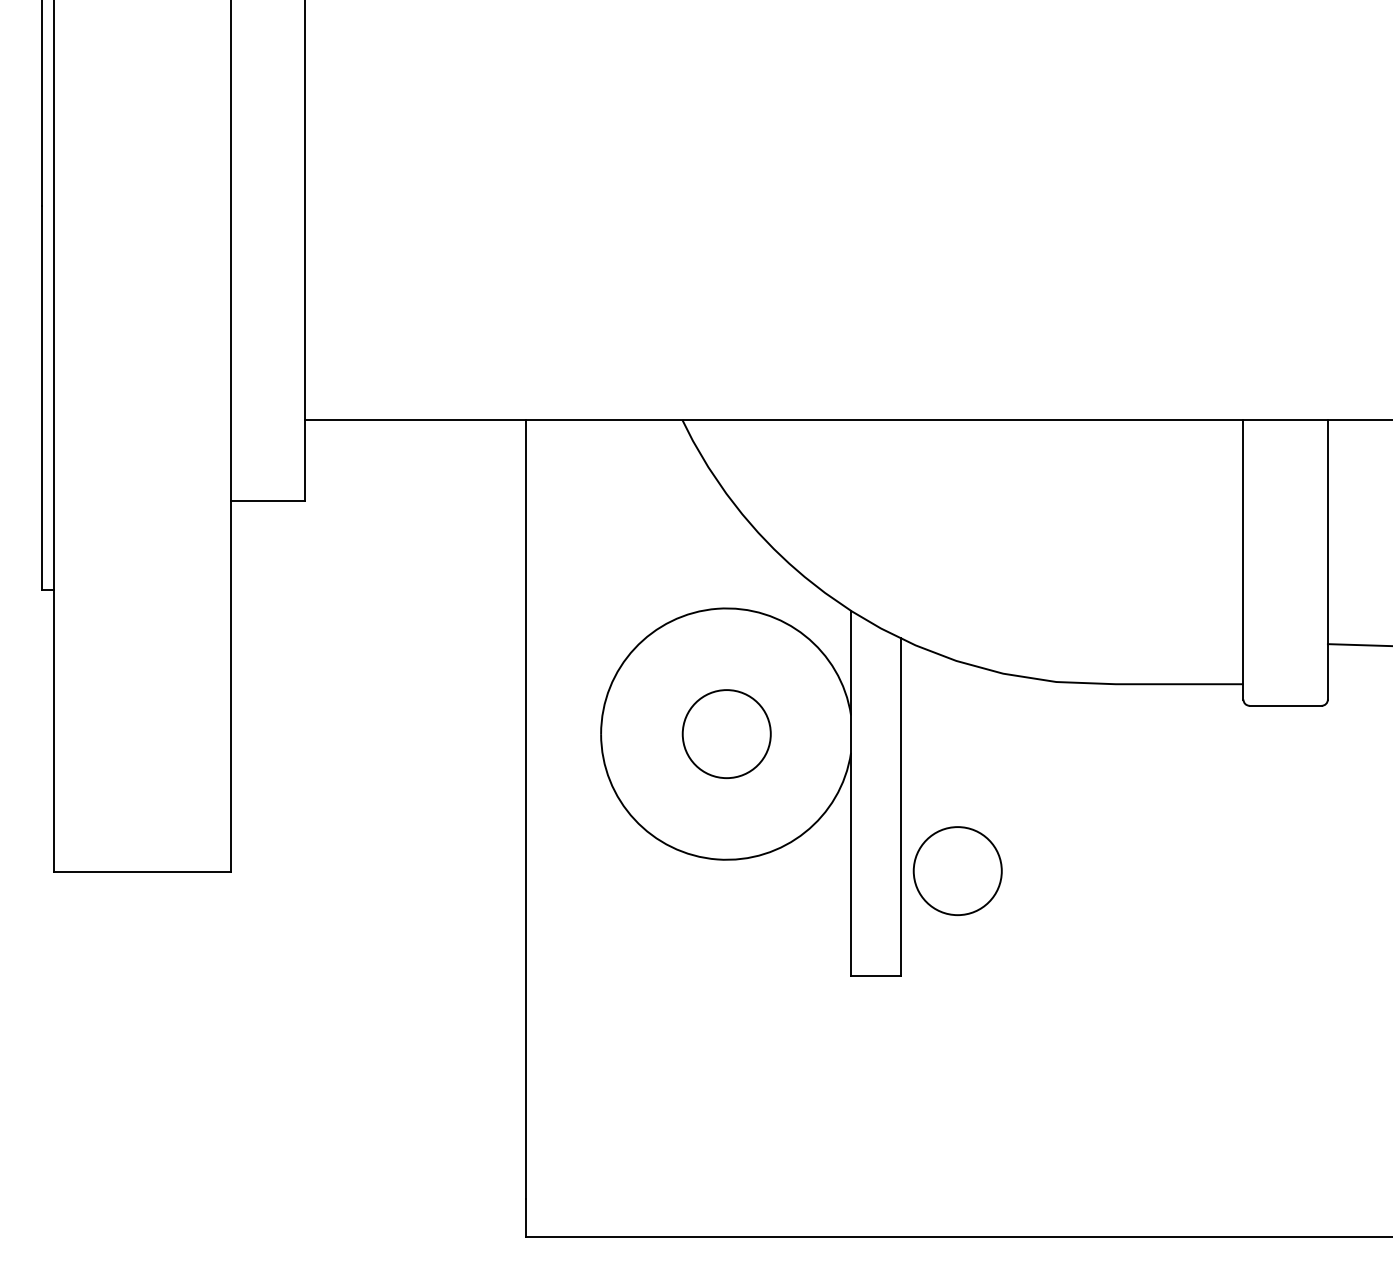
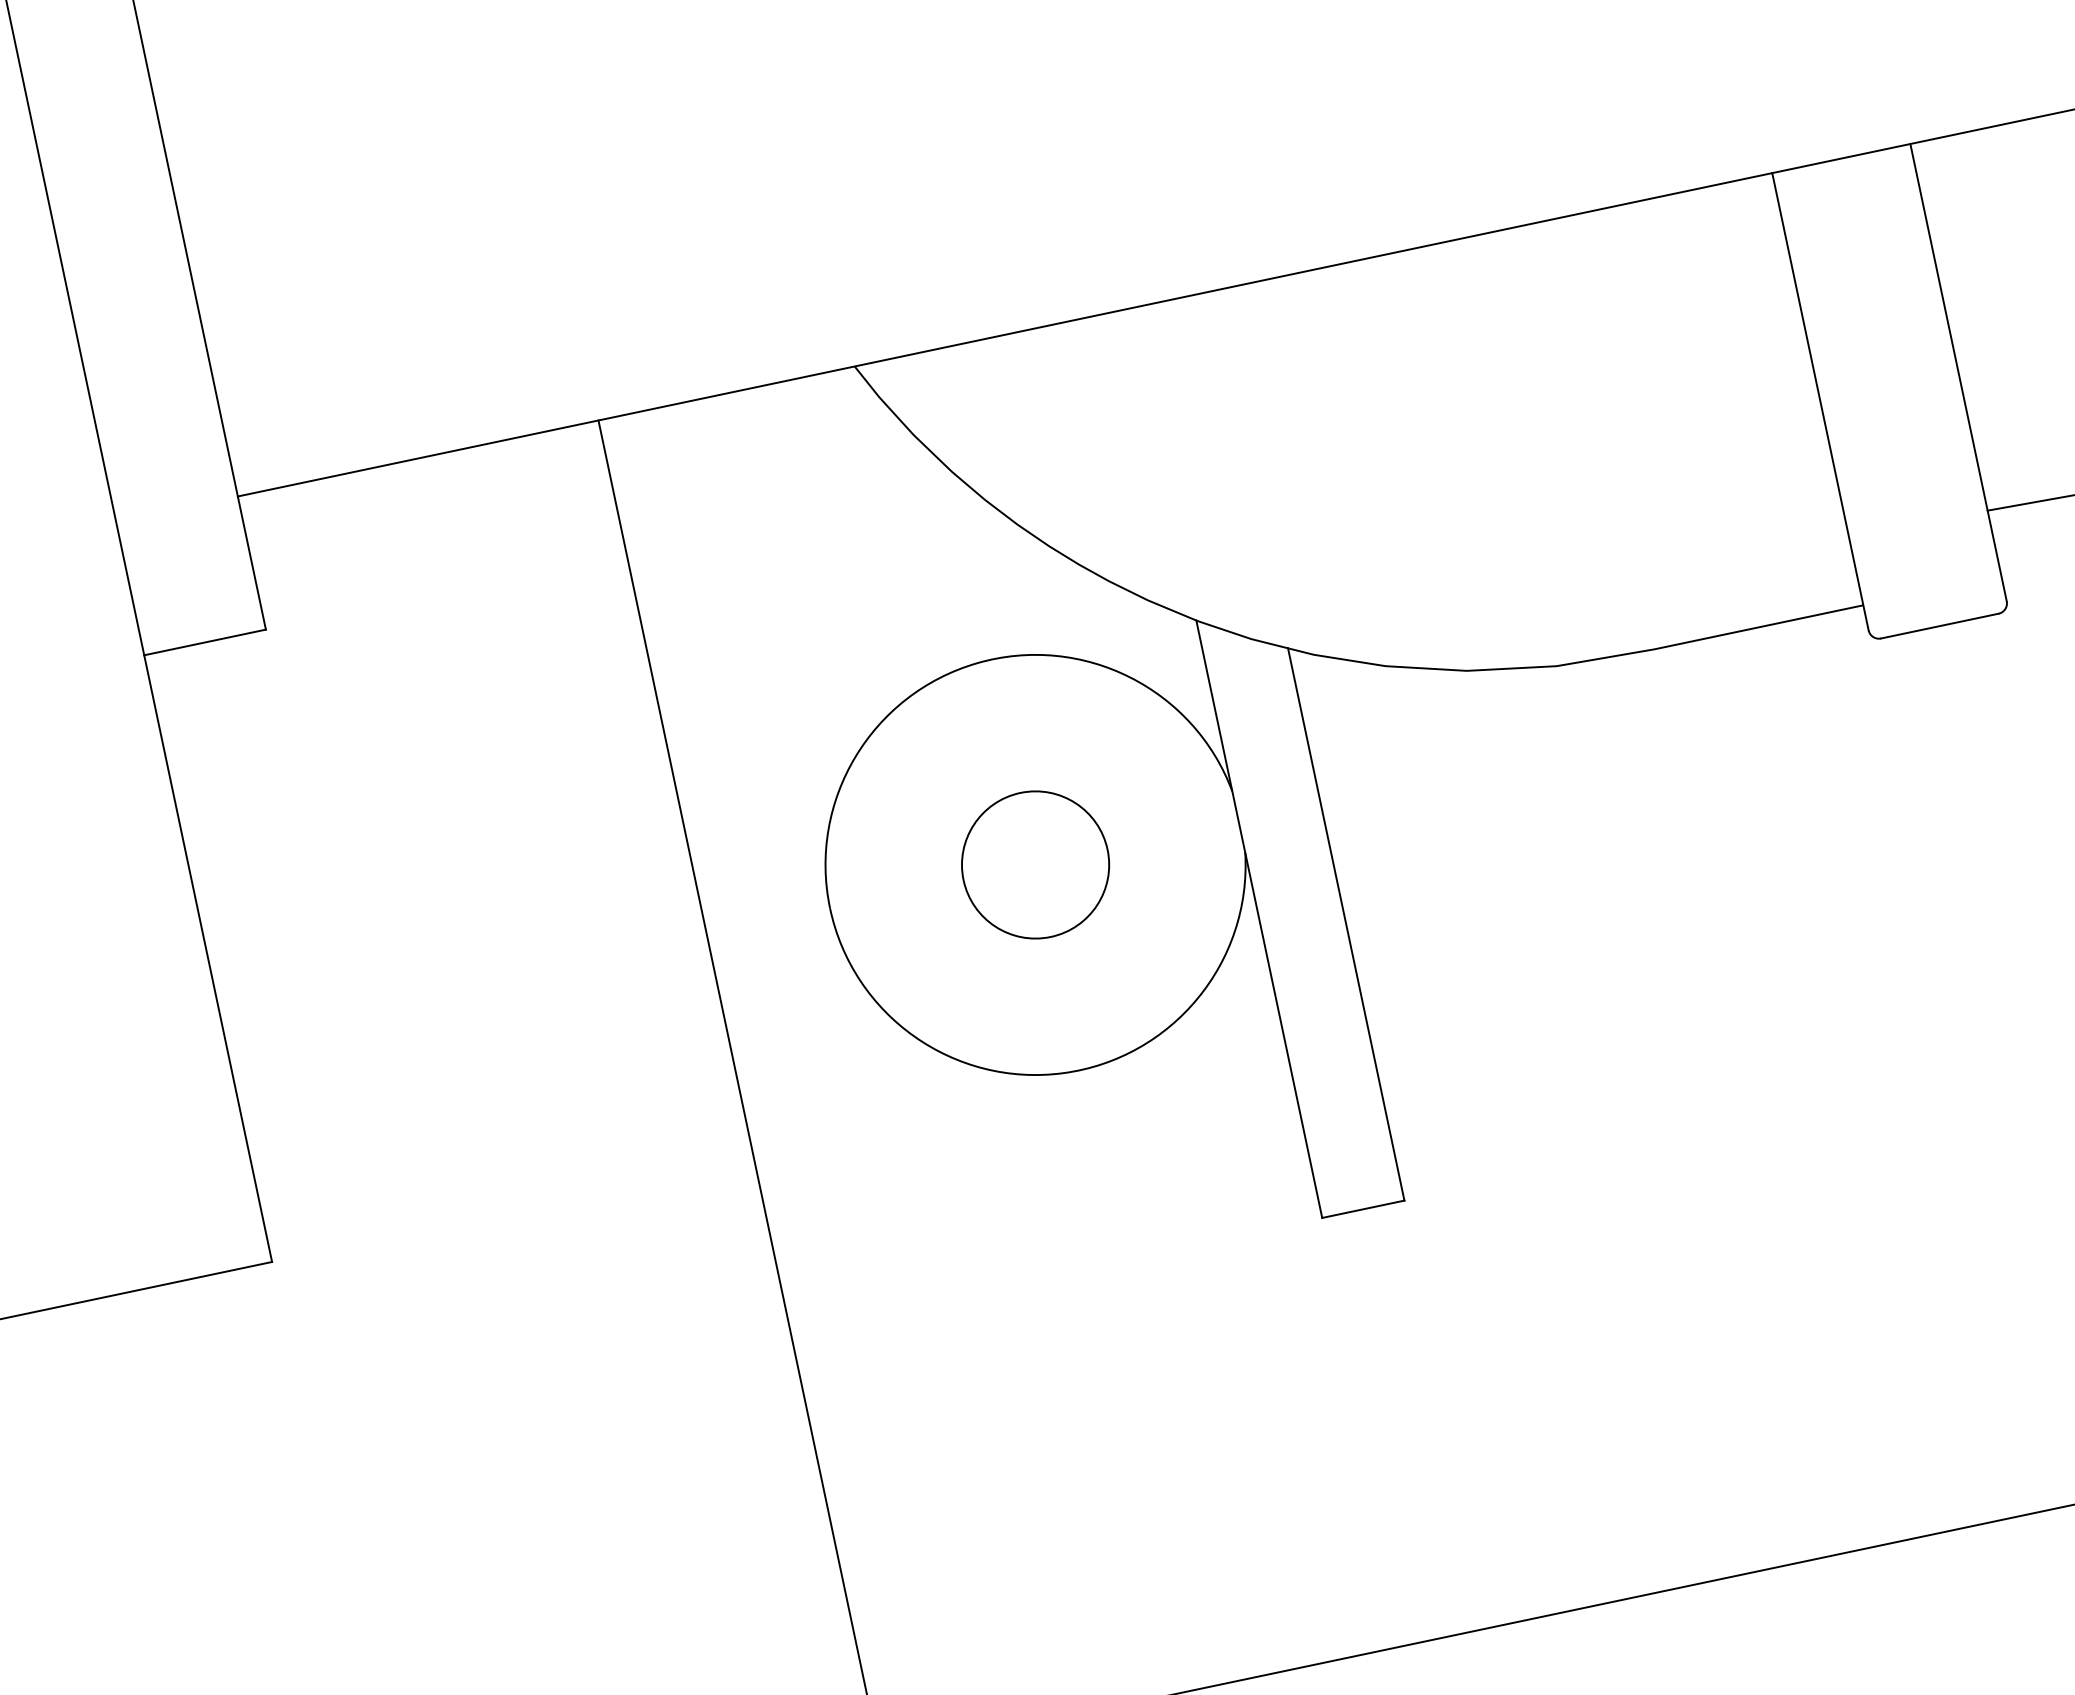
circle: (957, 870) -> (1459, 1008), removed

